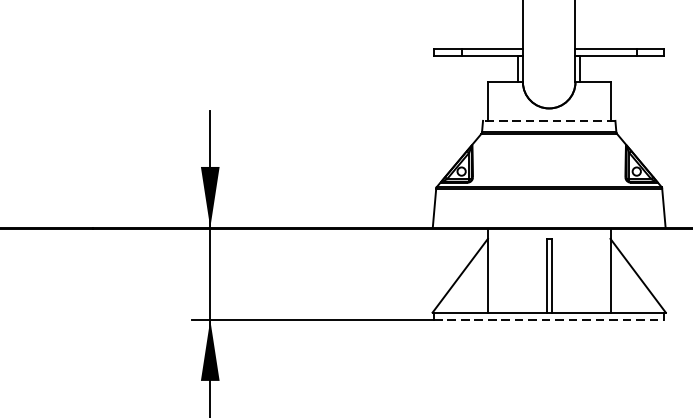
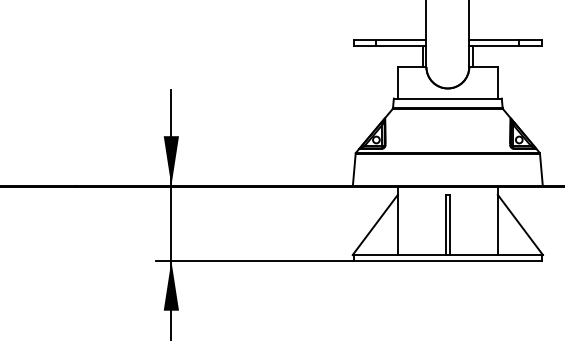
line: (548, 120) -> (447, 98), dashed -> solid
line: (548, 320) -> (447, 261), dashed -> solid

